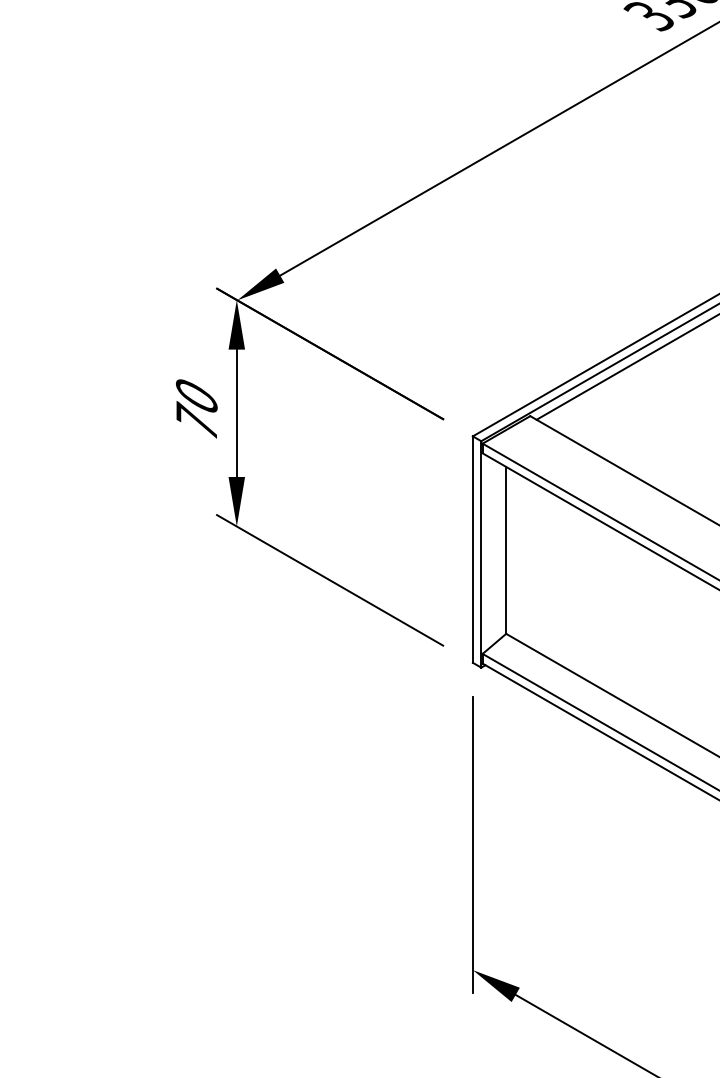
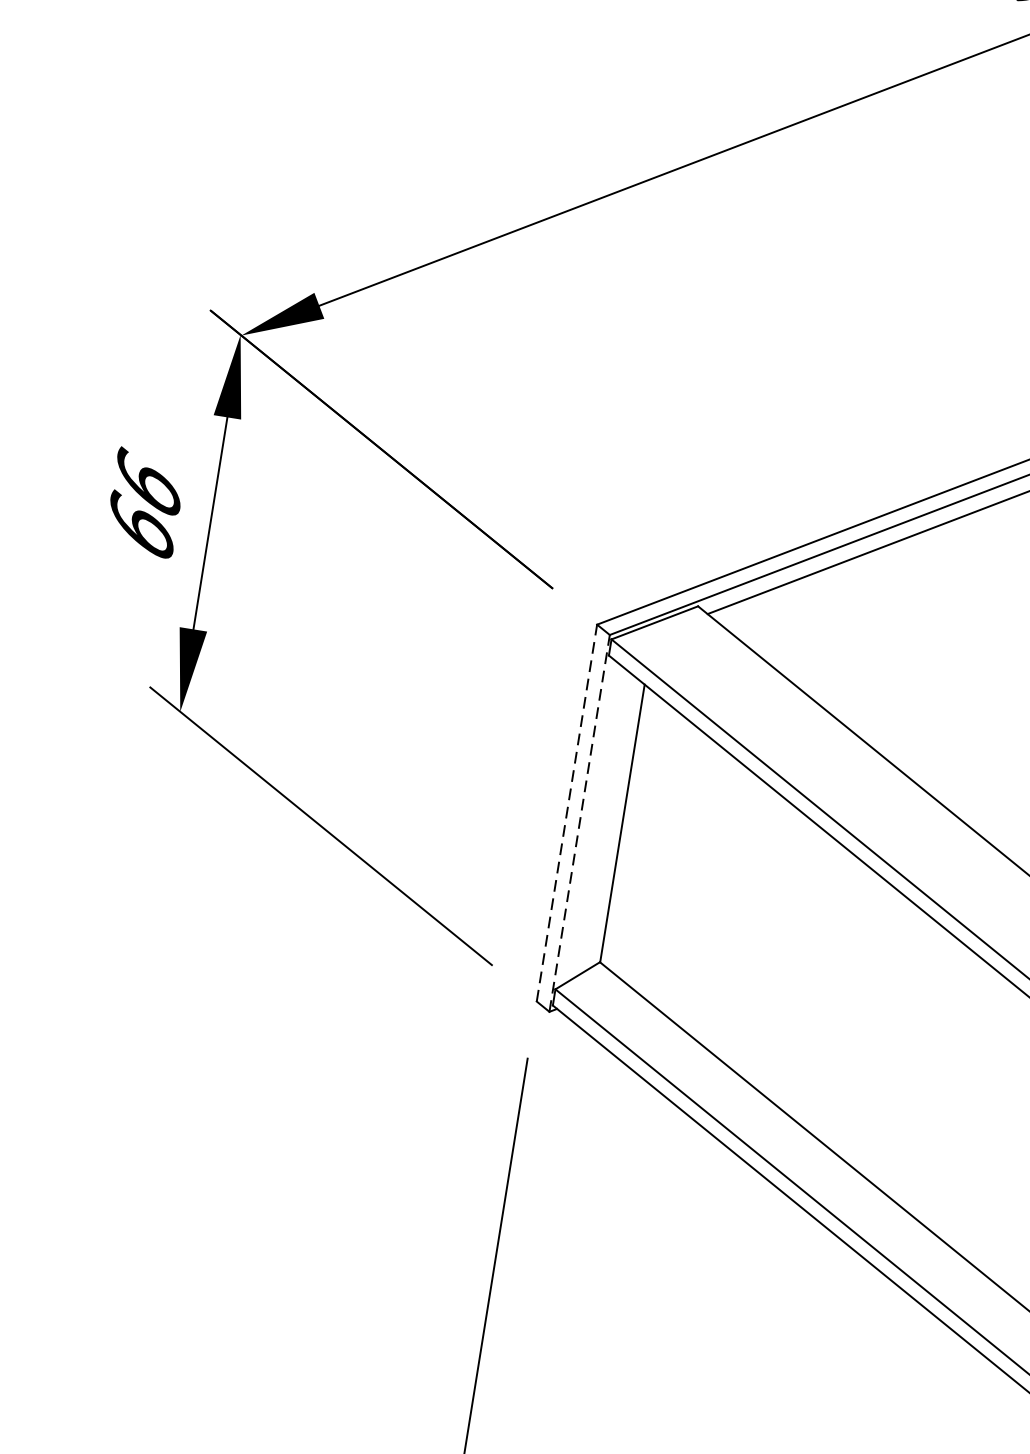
text: (196, 407) -> (144, 502), 70 -> 66
line: (472, 549) -> (566, 812), solid -> dashed
line: (481, 553) -> (580, 821), solid -> dashed

